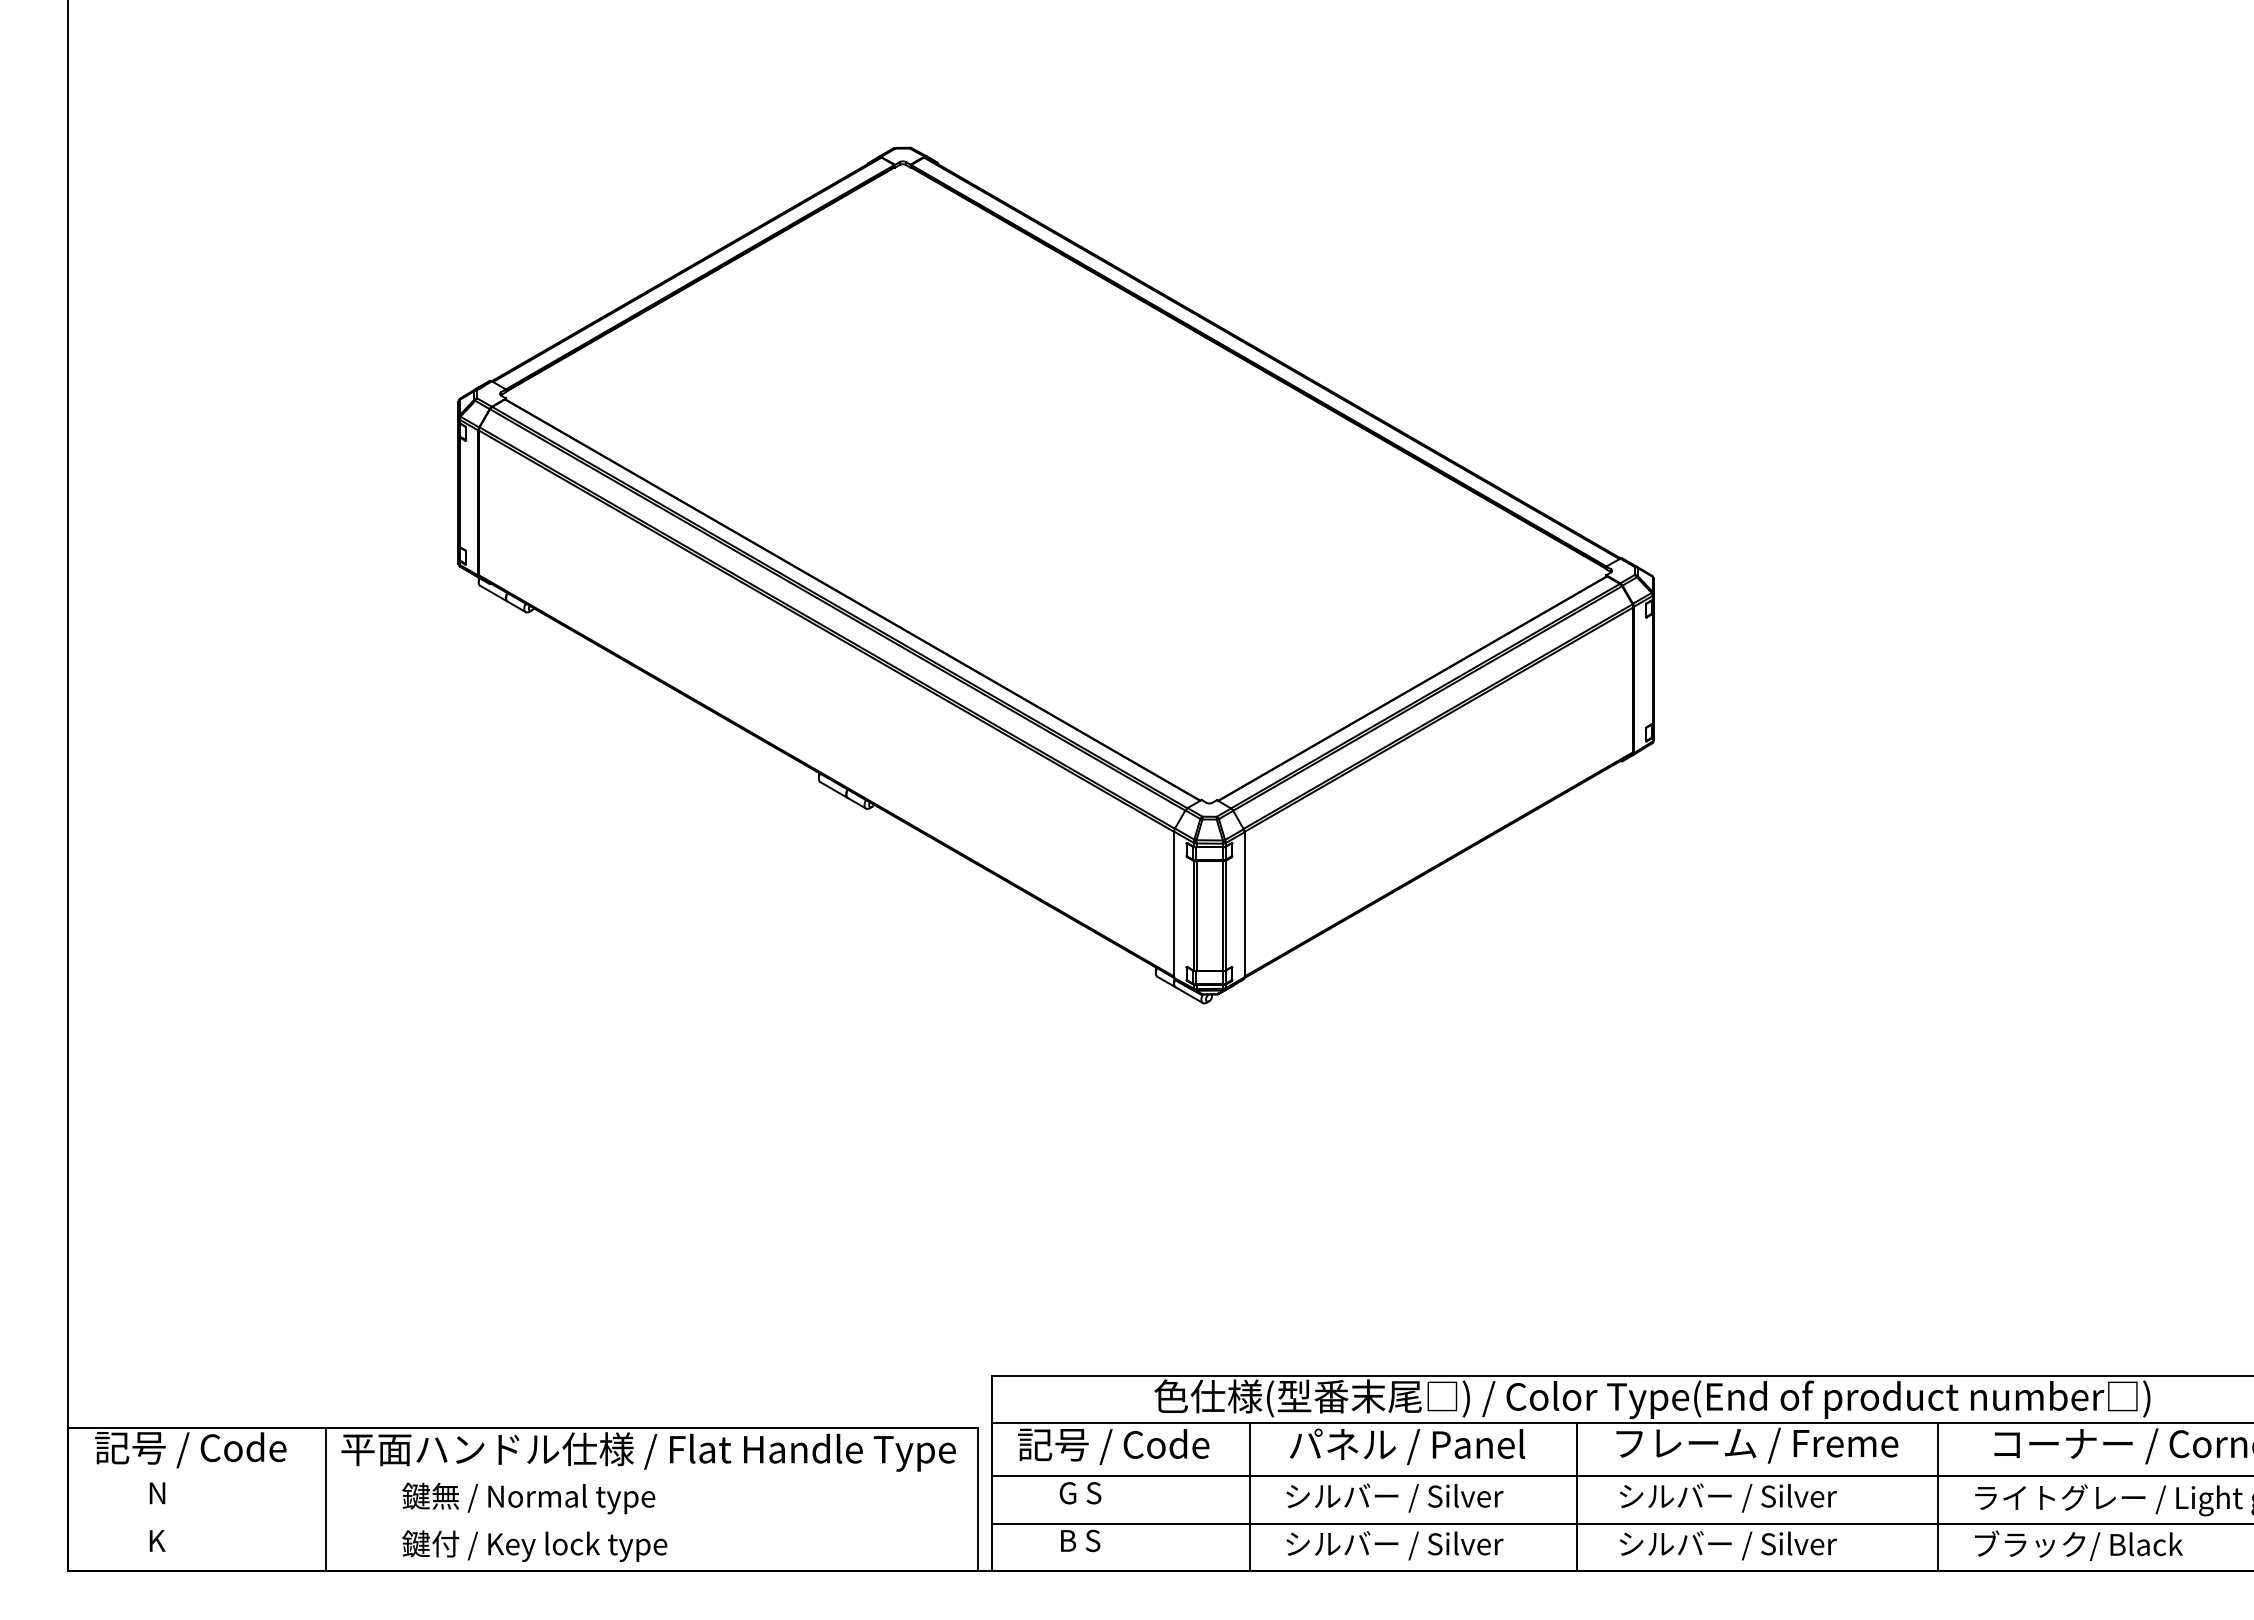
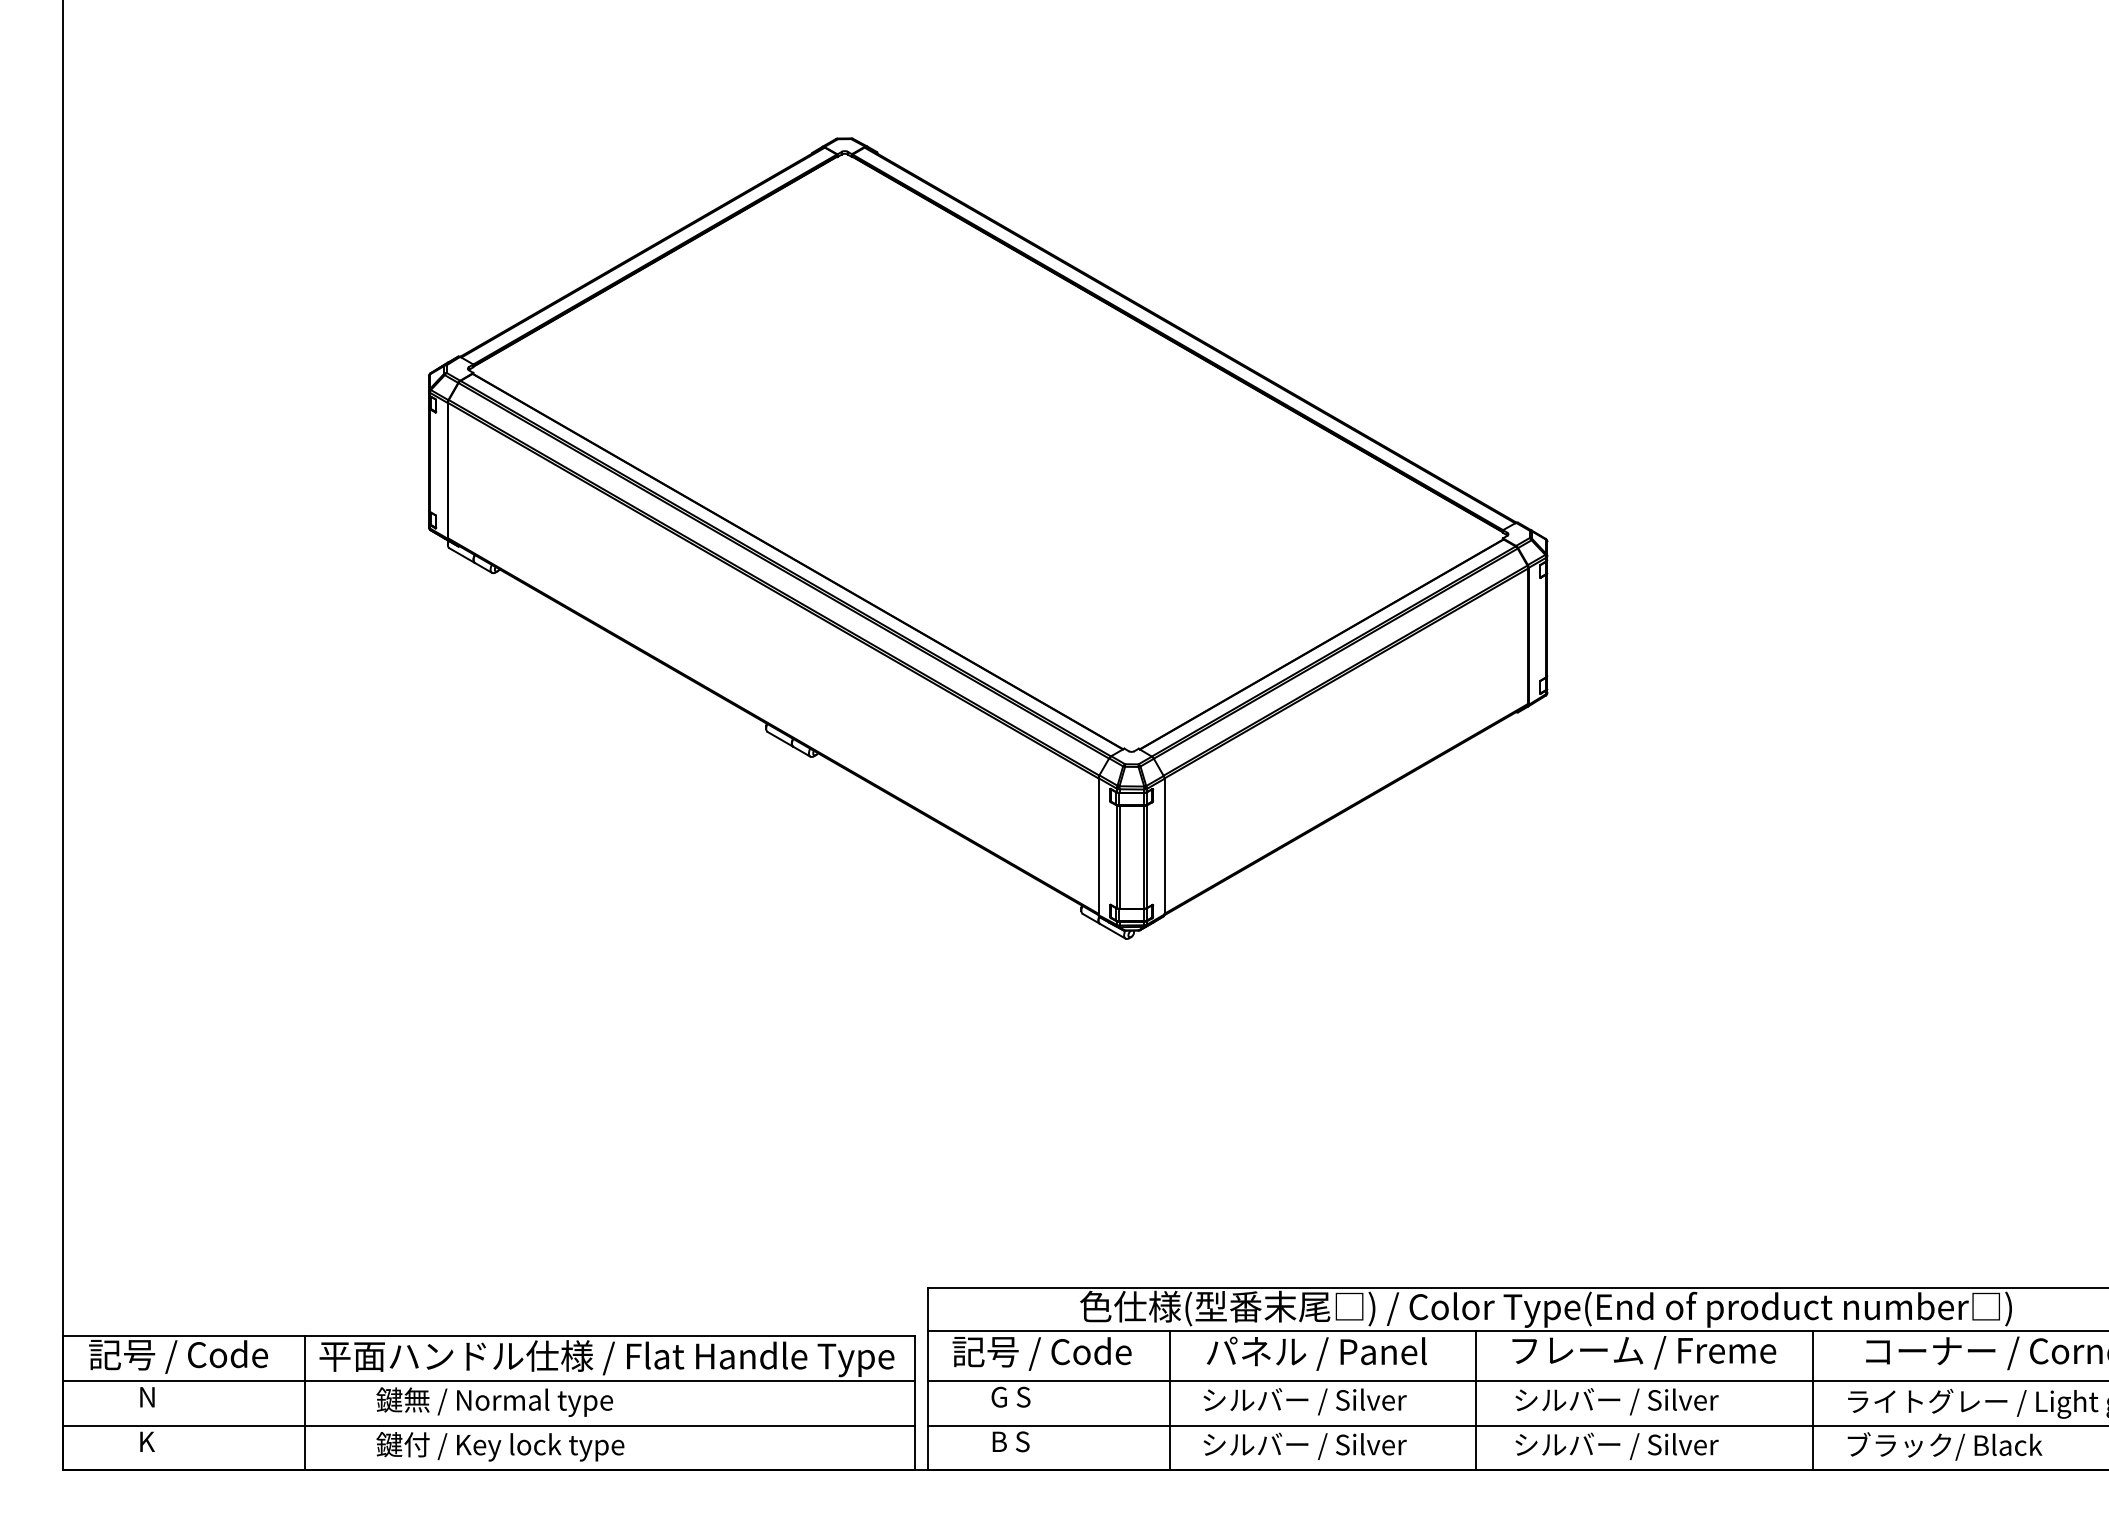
line: (522, 1475) -> (488, 1380), added
line: (522, 1523) -> (488, 1425), added

